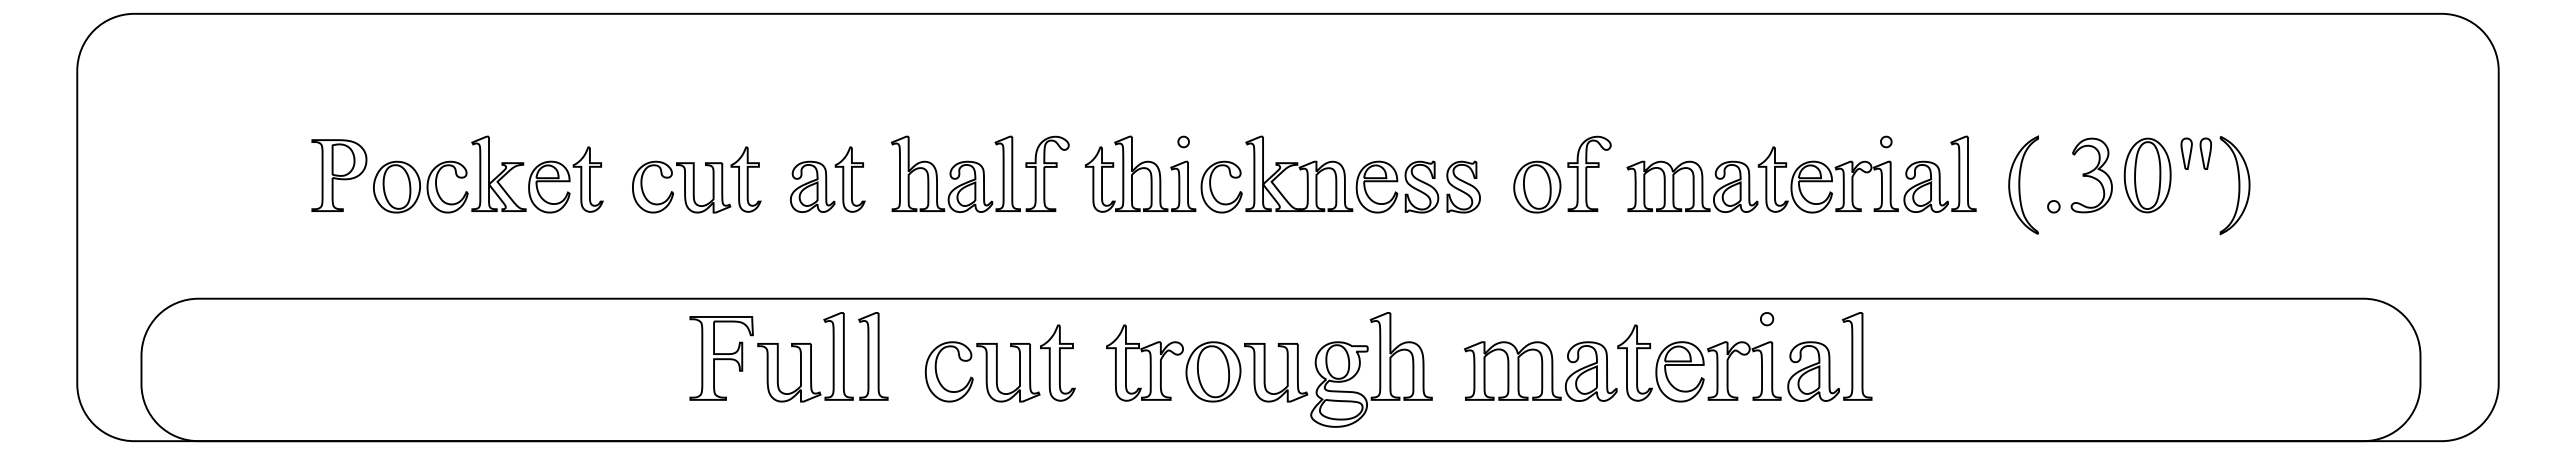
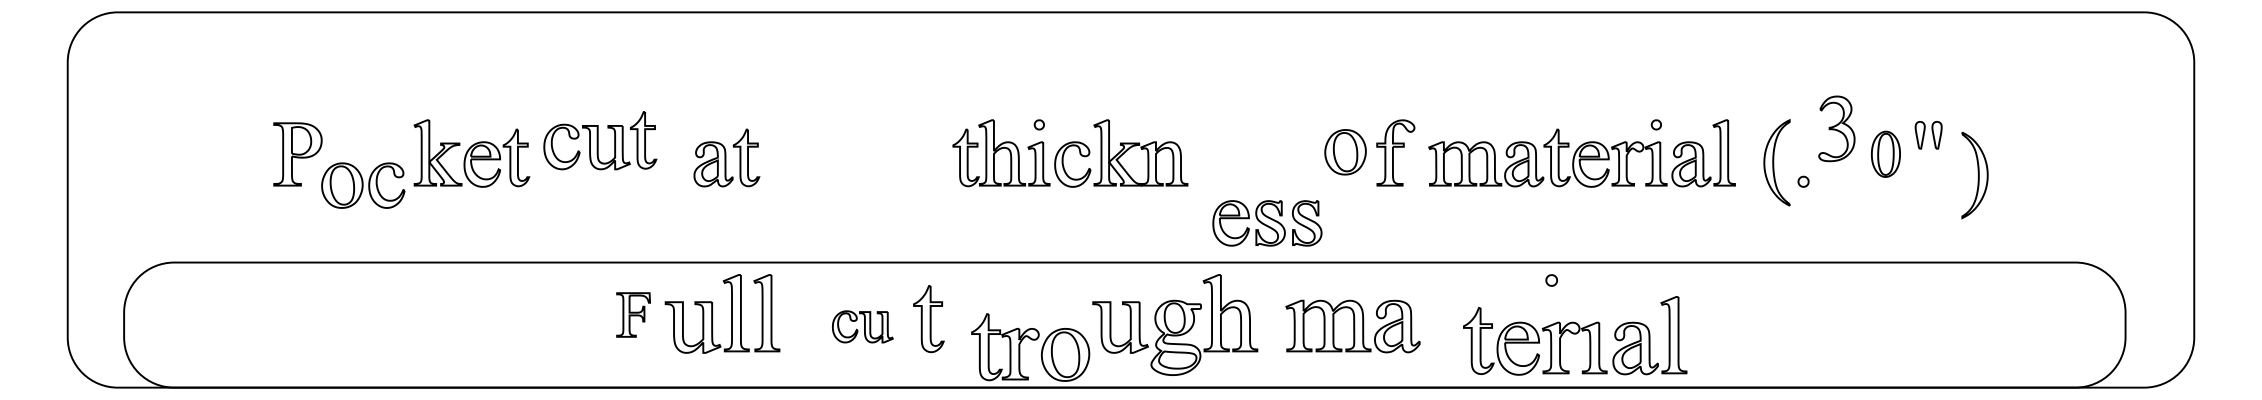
part: (980, 173) -> (860, 152), removed
part: (2091, 175) -> (1836, 128), moved
part: (2147, 175) -> (1885, 154), size x0.7
part: (696, 179) -> (600, 140), moved
part: (2234, 185) -> (1974, 175), moved
part: (420, 186) -> (363, 185), moved
part: (1417, 186) -> (1266, 222), moved
part: (1537, 186) -> (1345, 151), moved
part: (1175, 355) -> (1032, 340), moved
part: (1744, 357) -> (1574, 336), moved
part: (721, 358) -> (633, 315), size x0.6
part: (982, 371) -> (862, 326), size x0.6

